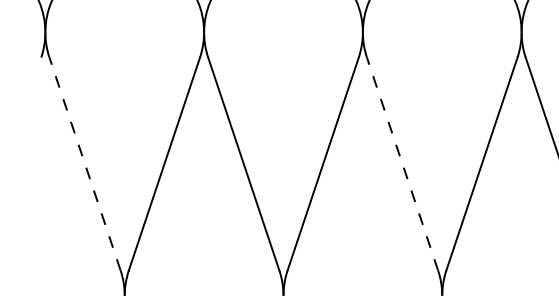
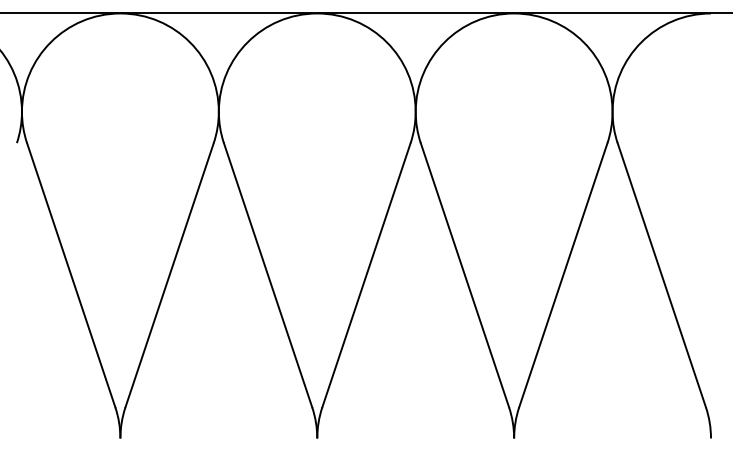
line: (85, 163) -> (71, 274), dashed -> solid
line: (402, 163) -> (464, 274), dashed -> solid

